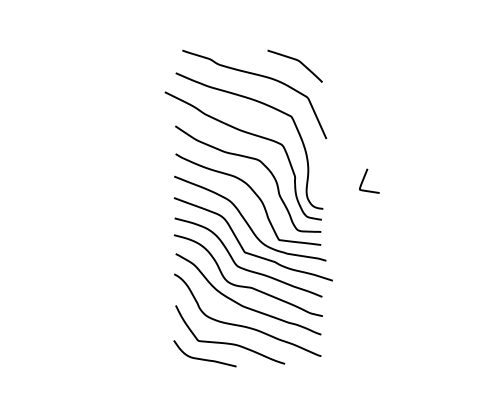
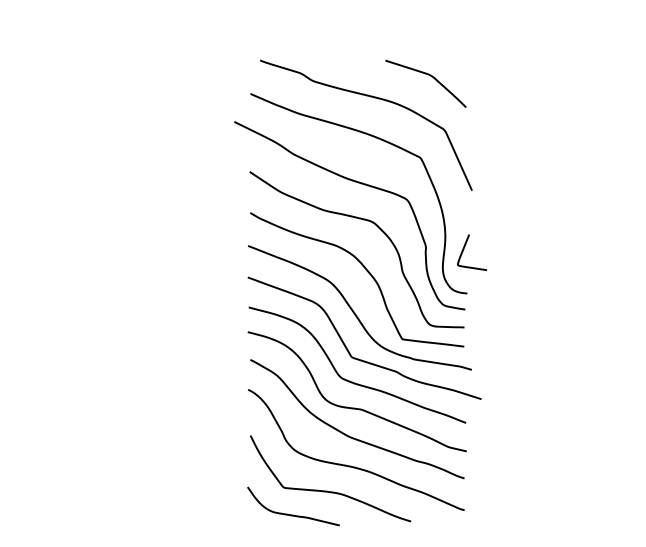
curve: (365, 177) -> (466, 247), moved

